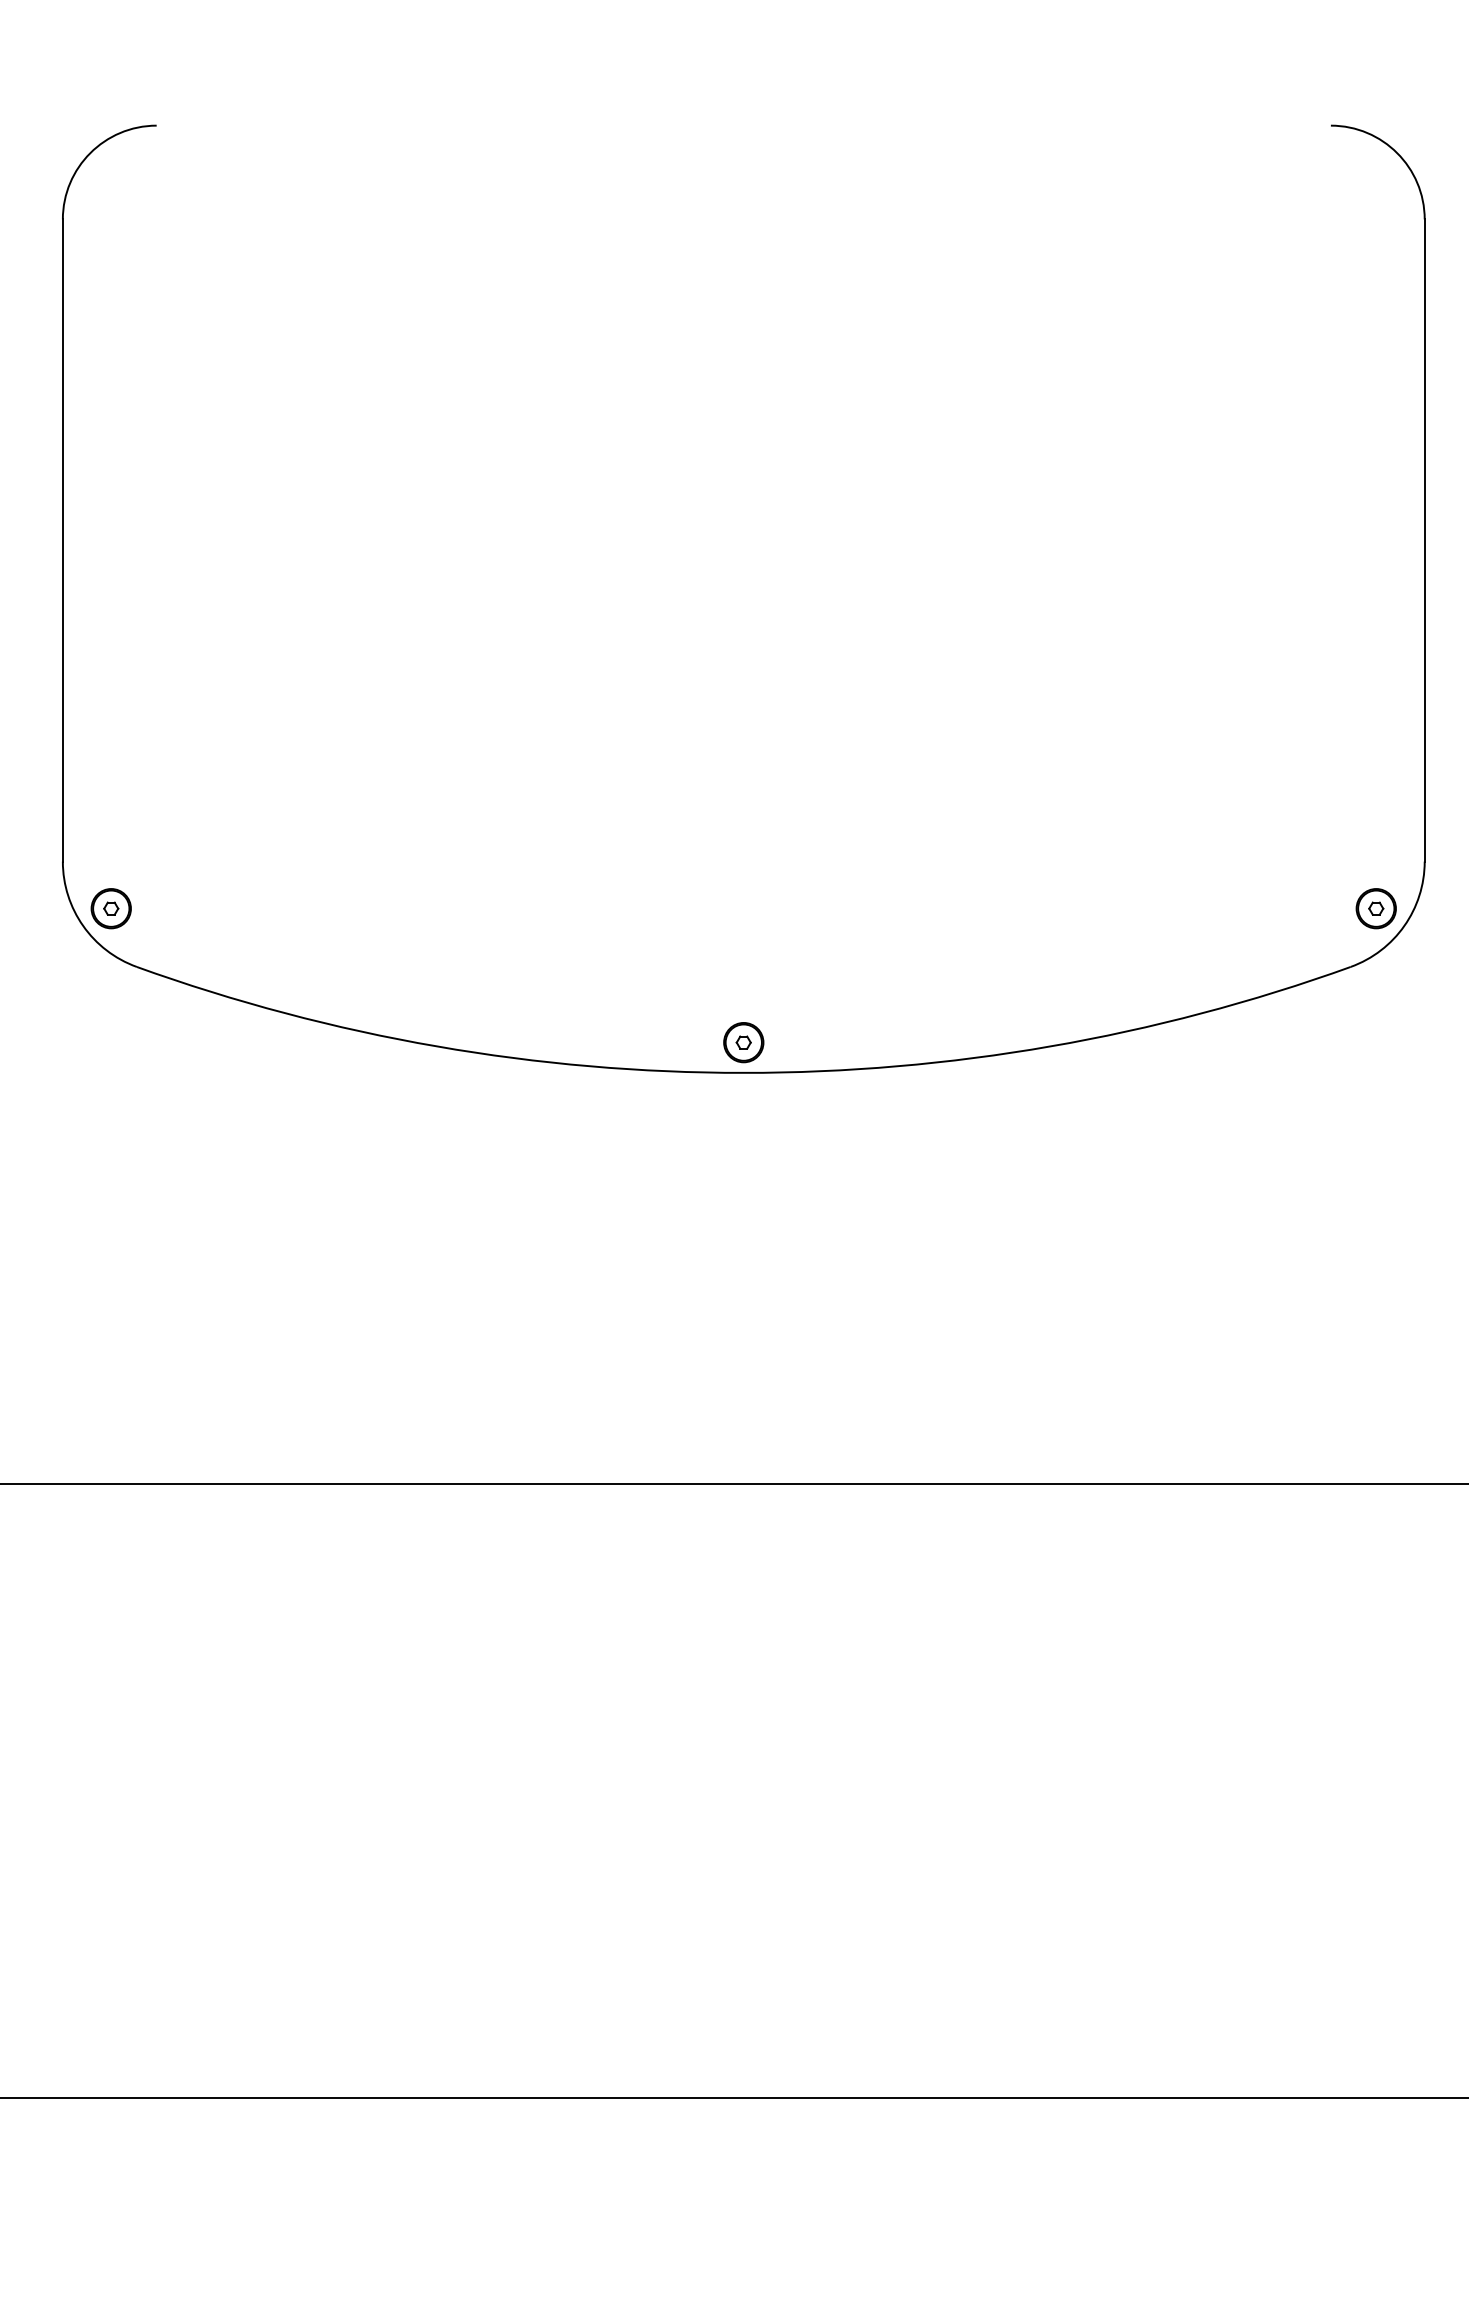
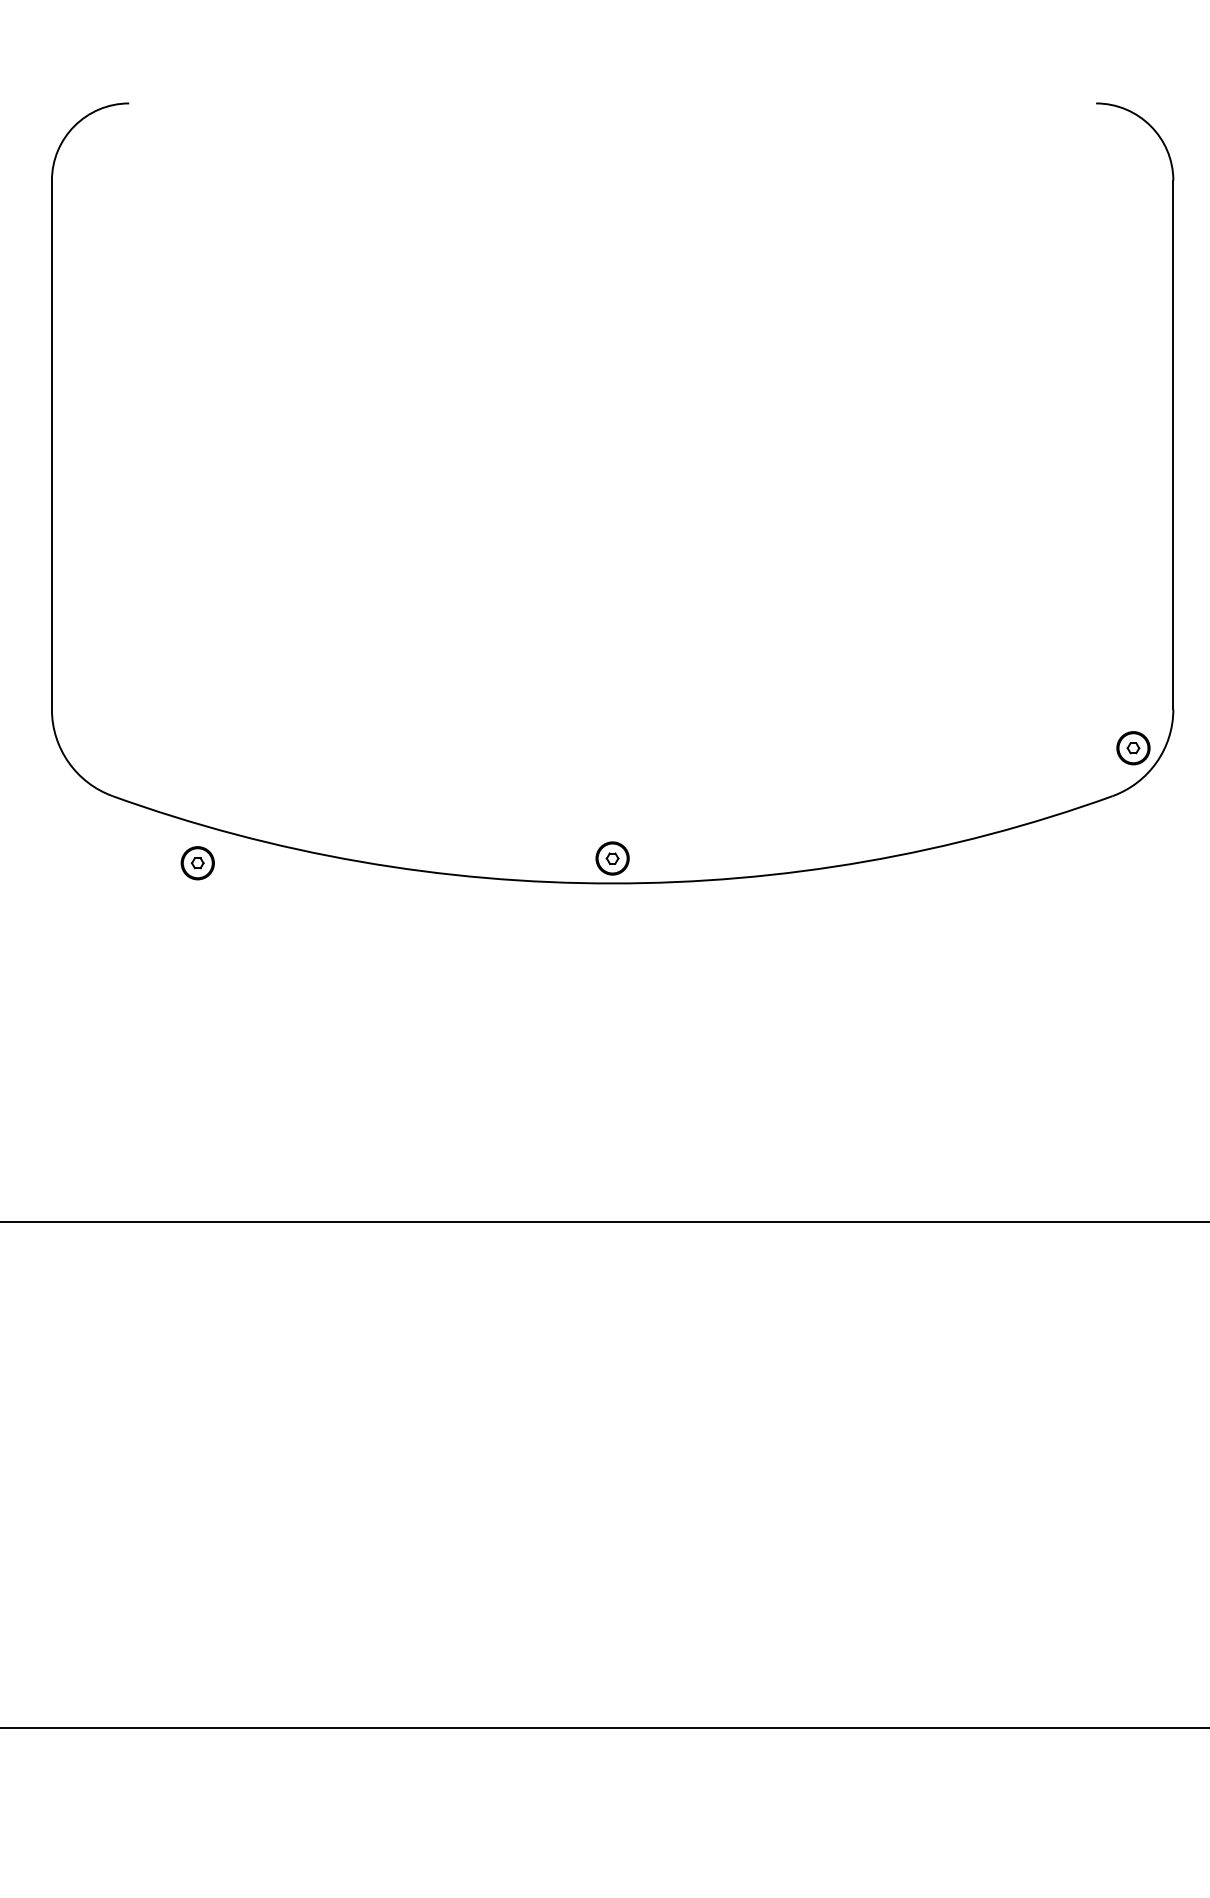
part: (110, 909) -> (197, 863), moved

